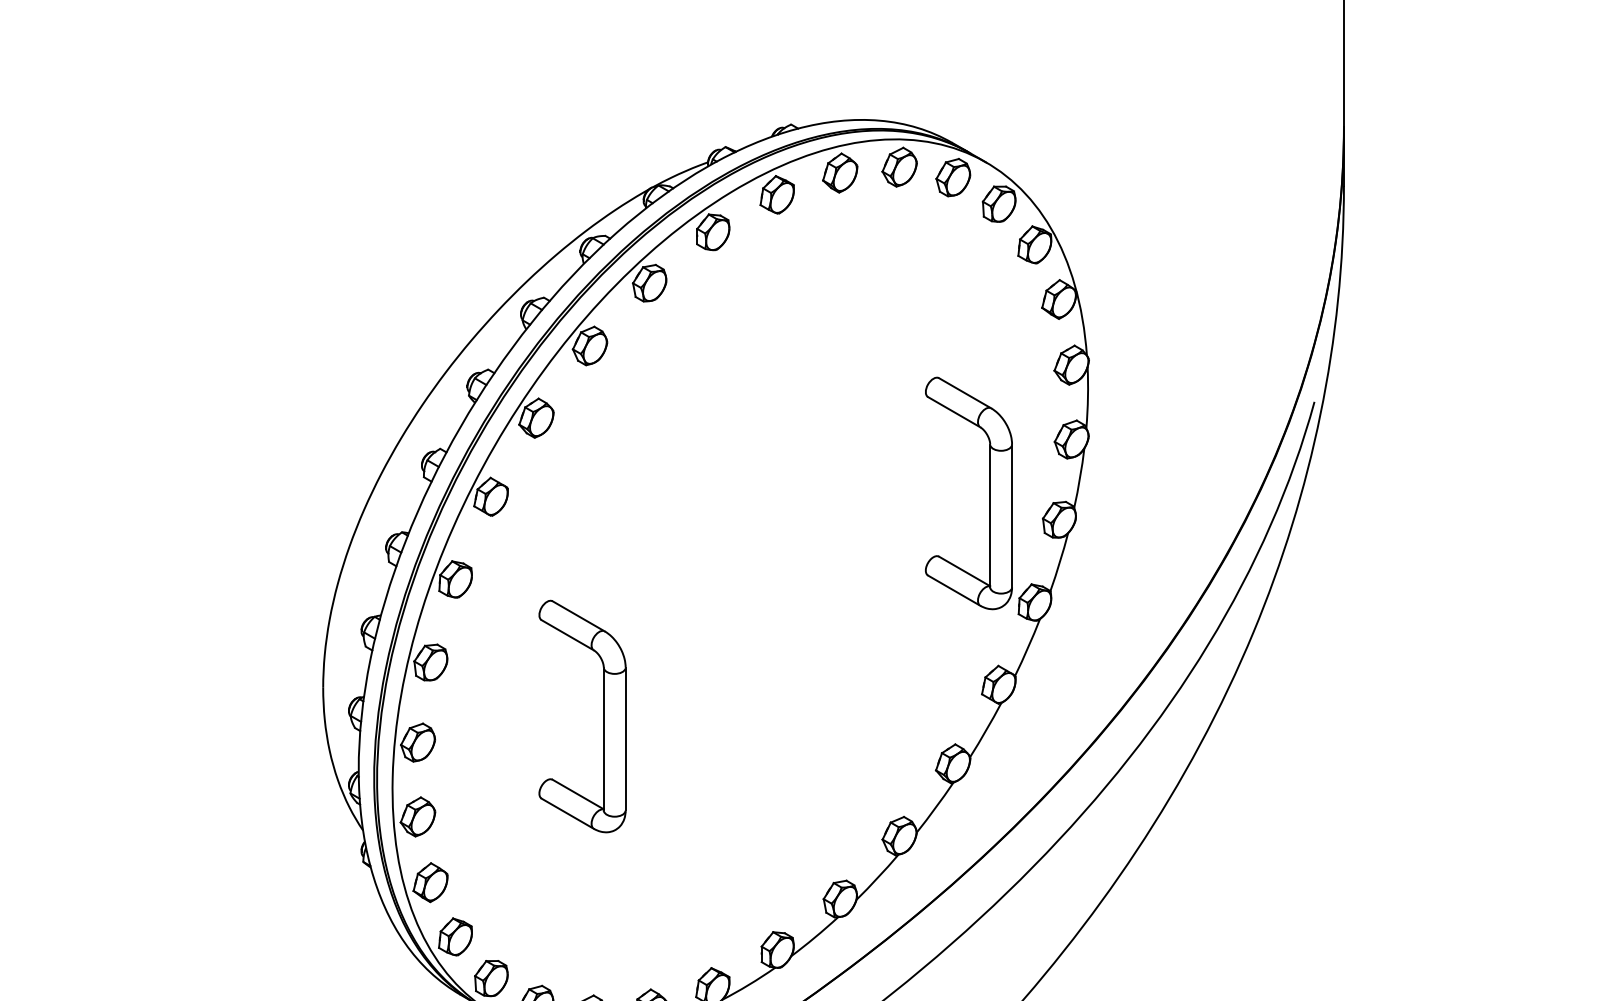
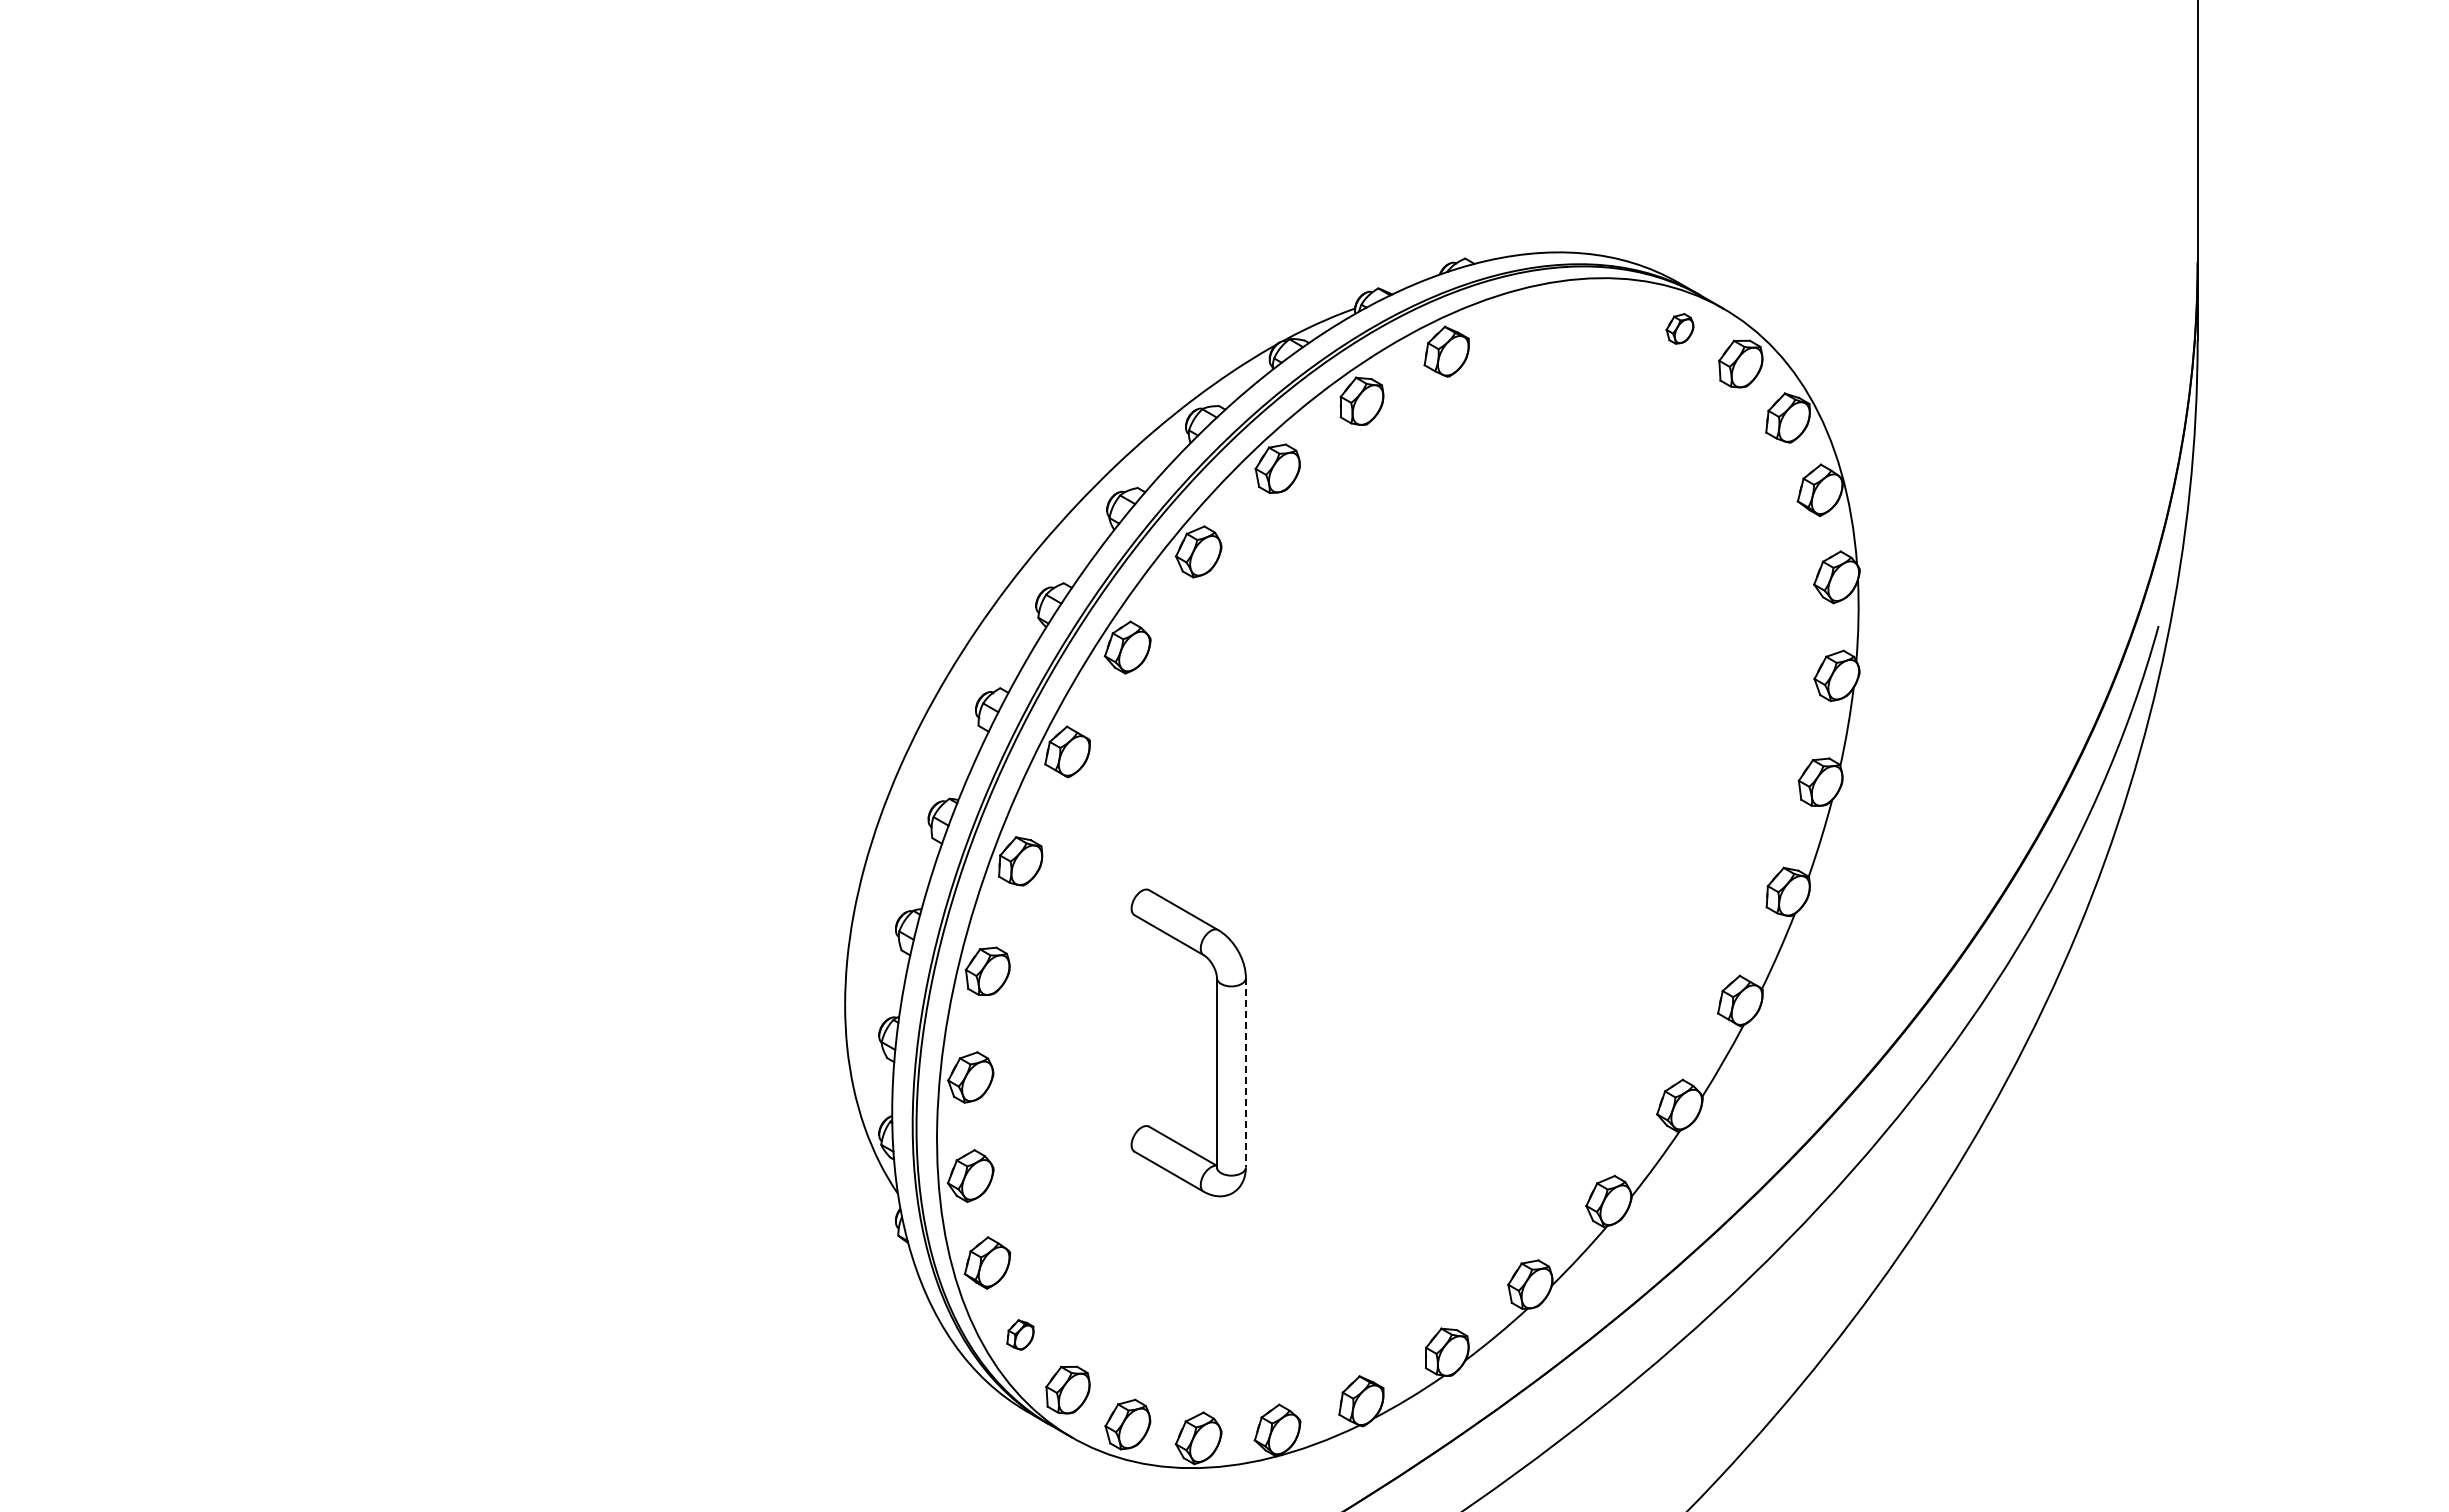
part: (899, 166) -> (1608, 314), removed
part: (839, 172) -> (1529, 322), removed
part: (952, 177) -> (1679, 328), size x0.6
part: (989, 493) -> (1728, 747), removed
line: (625, 738) -> (1245, 1072), solid -> dashed
part: (455, 936) -> (1020, 1334), size x0.6

